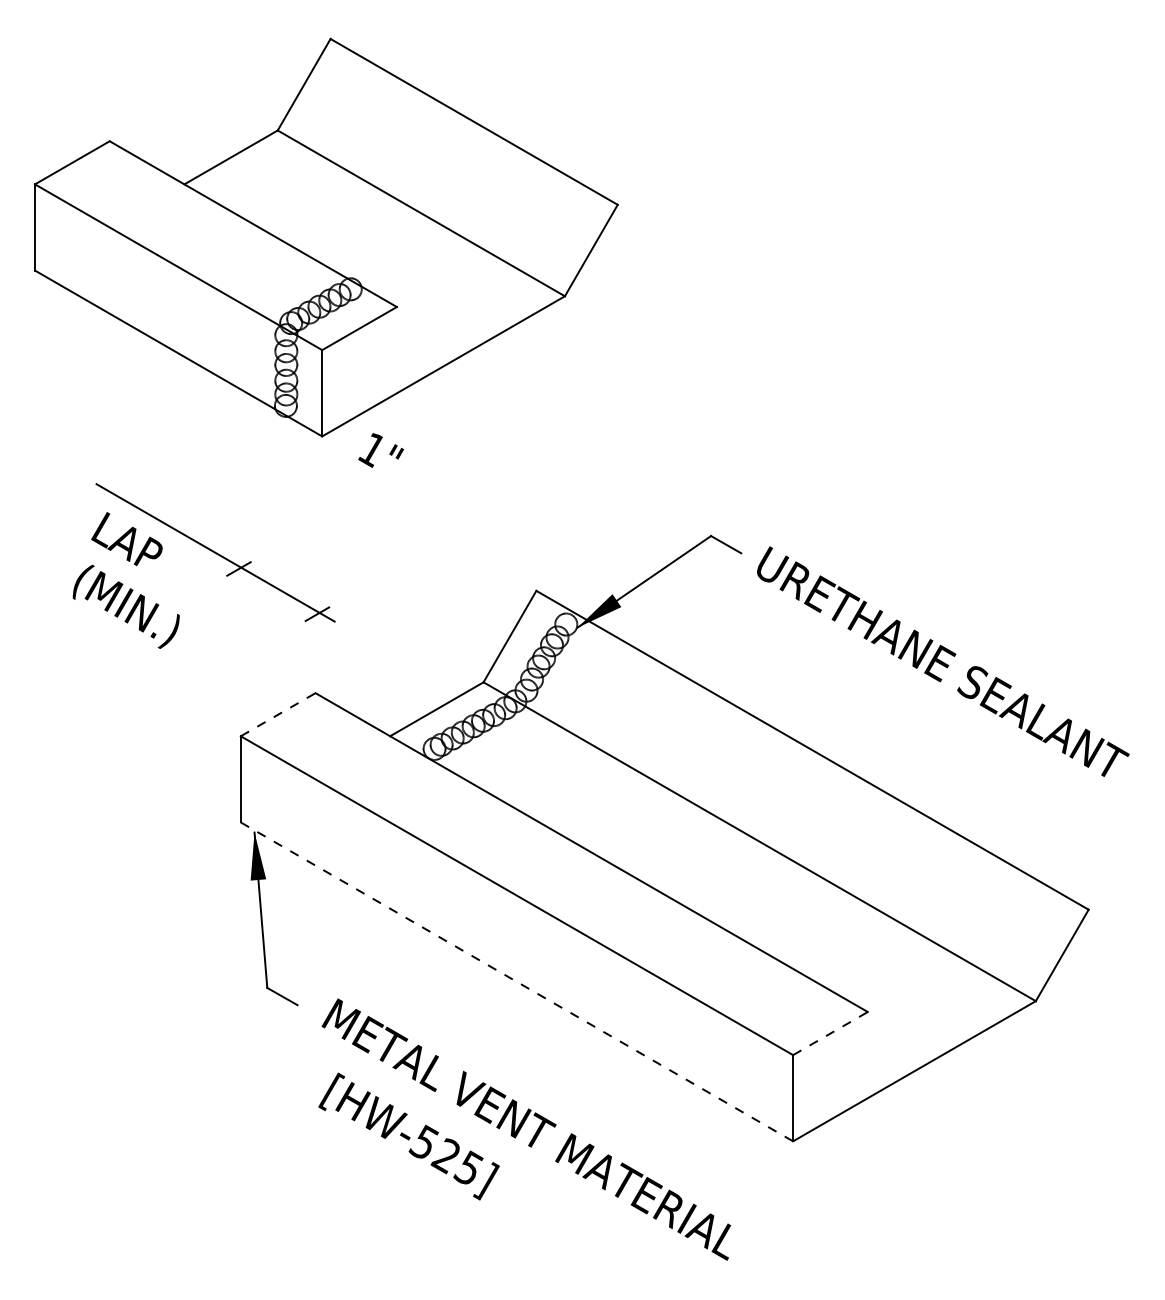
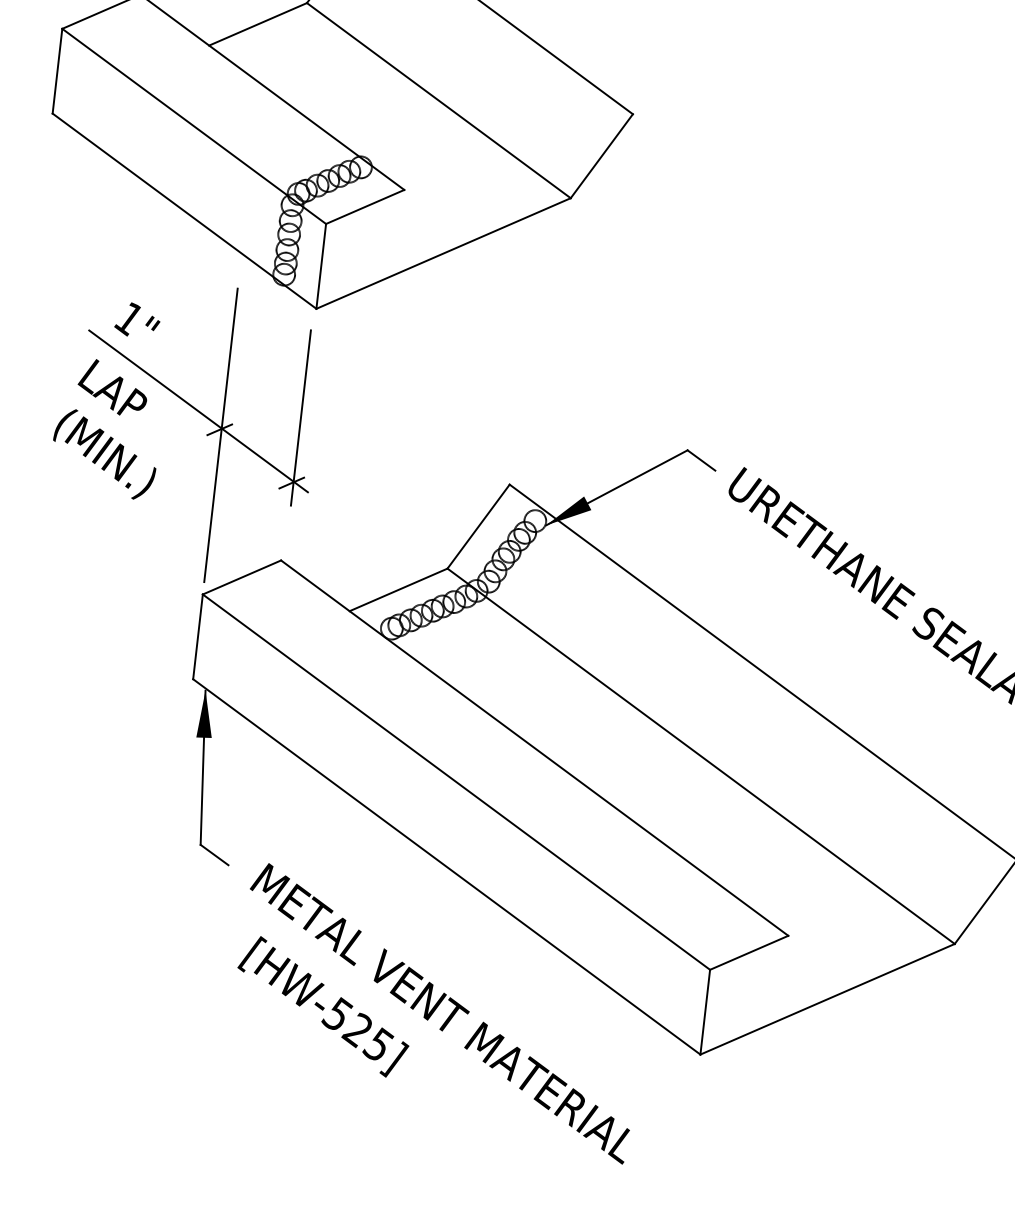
text: (380, 450) -> (137, 320), moved
line: (319, 547) -> (301, 417), added
line: (240, 574) -> (220, 435), added
line: (278, 714) -> (242, 577), dashed -> solid
line: (516, 981) -> (446, 866), dashed -> solid
line: (830, 1033) -> (749, 952), dashed -> solid

